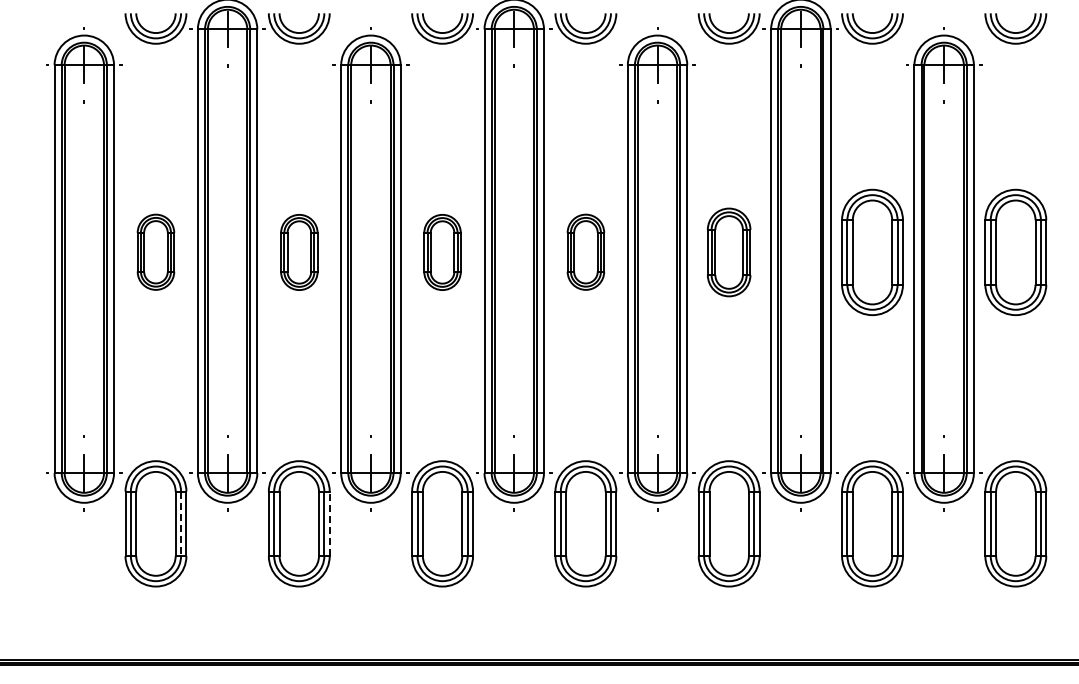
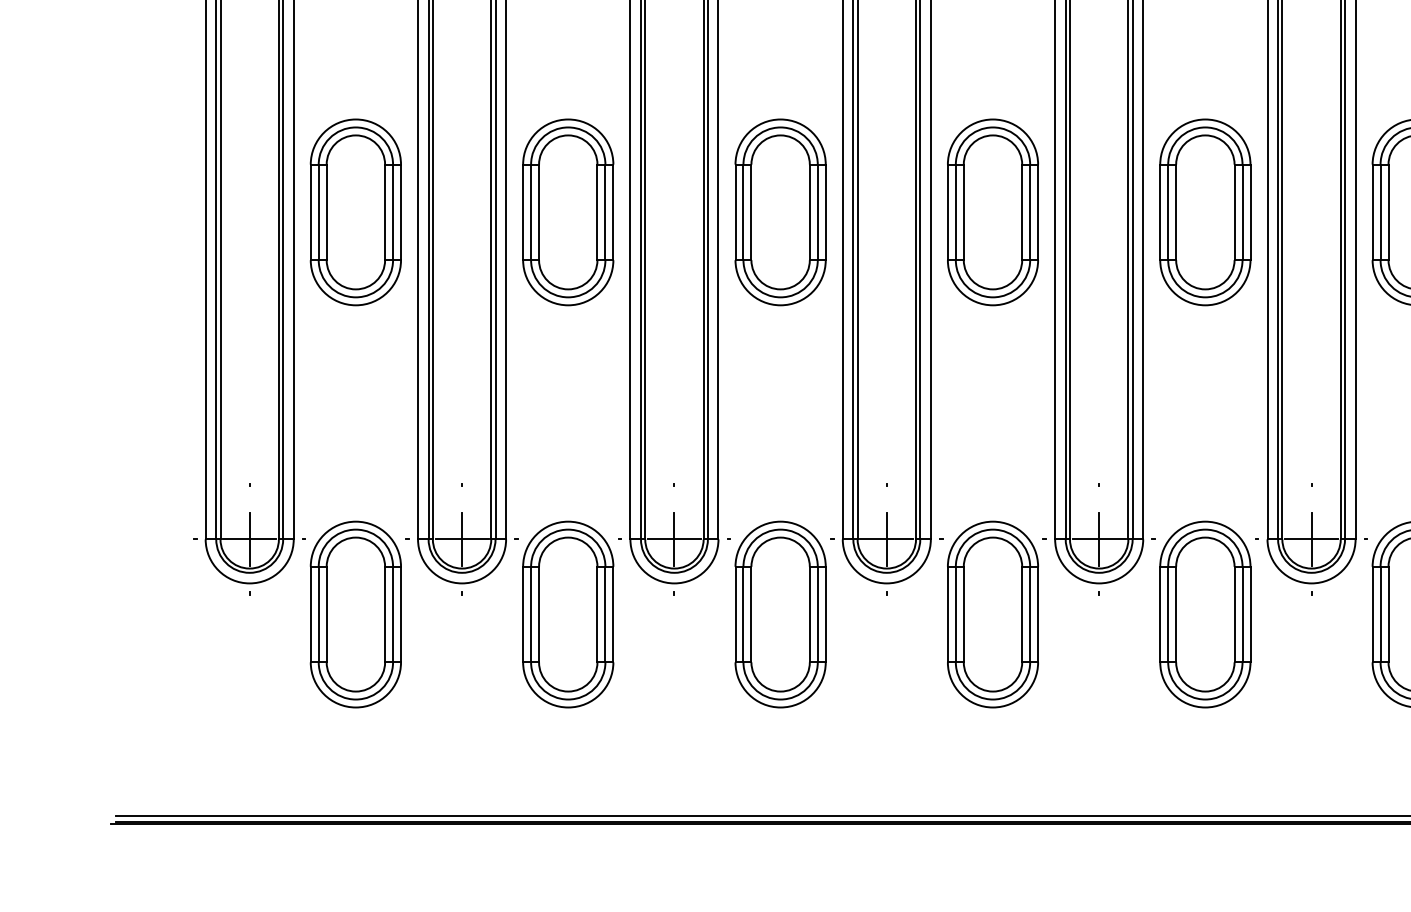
part: (155, 251) -> (355, 210), size x1.67
part: (585, 251) -> (992, 210), size x1.67
part: (299, 252) -> (568, 212), size x1.67
part: (442, 252) -> (780, 212), size x1.67
part: (728, 252) -> (1204, 212), size x1.43
line: (329, 523) -> (613, 614), dashed -> solid
line: (181, 524) -> (393, 615), dashed -> solid

